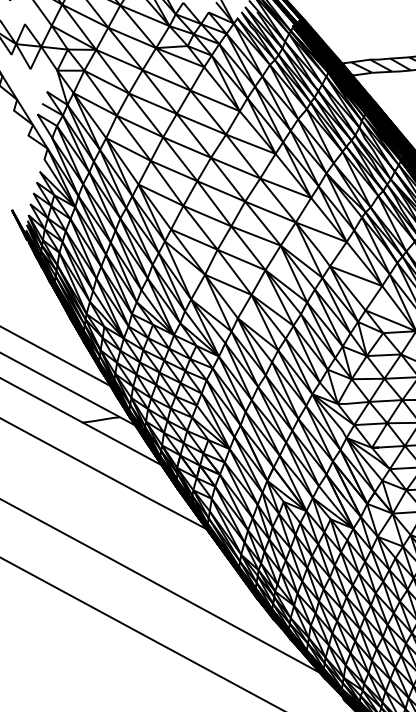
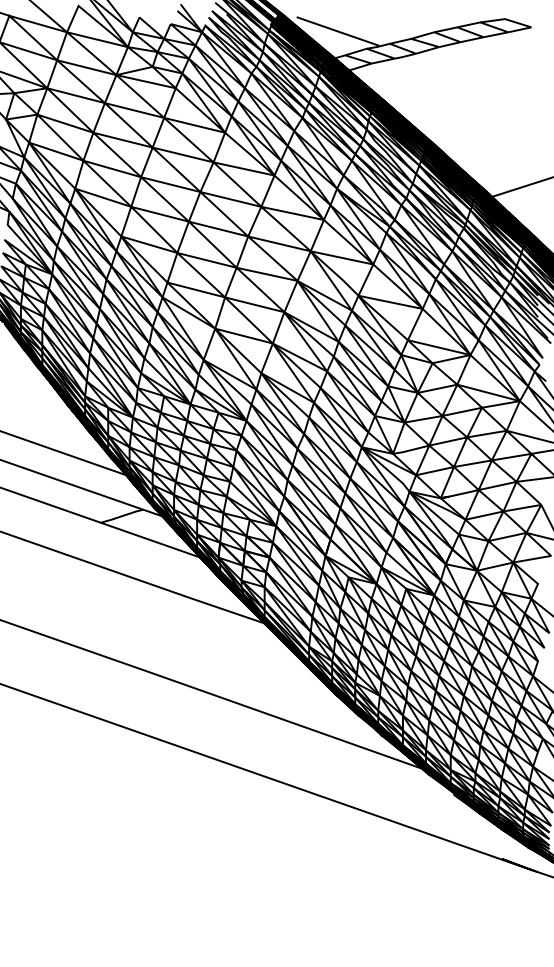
line: (347, 41) -> (337, 31), added

